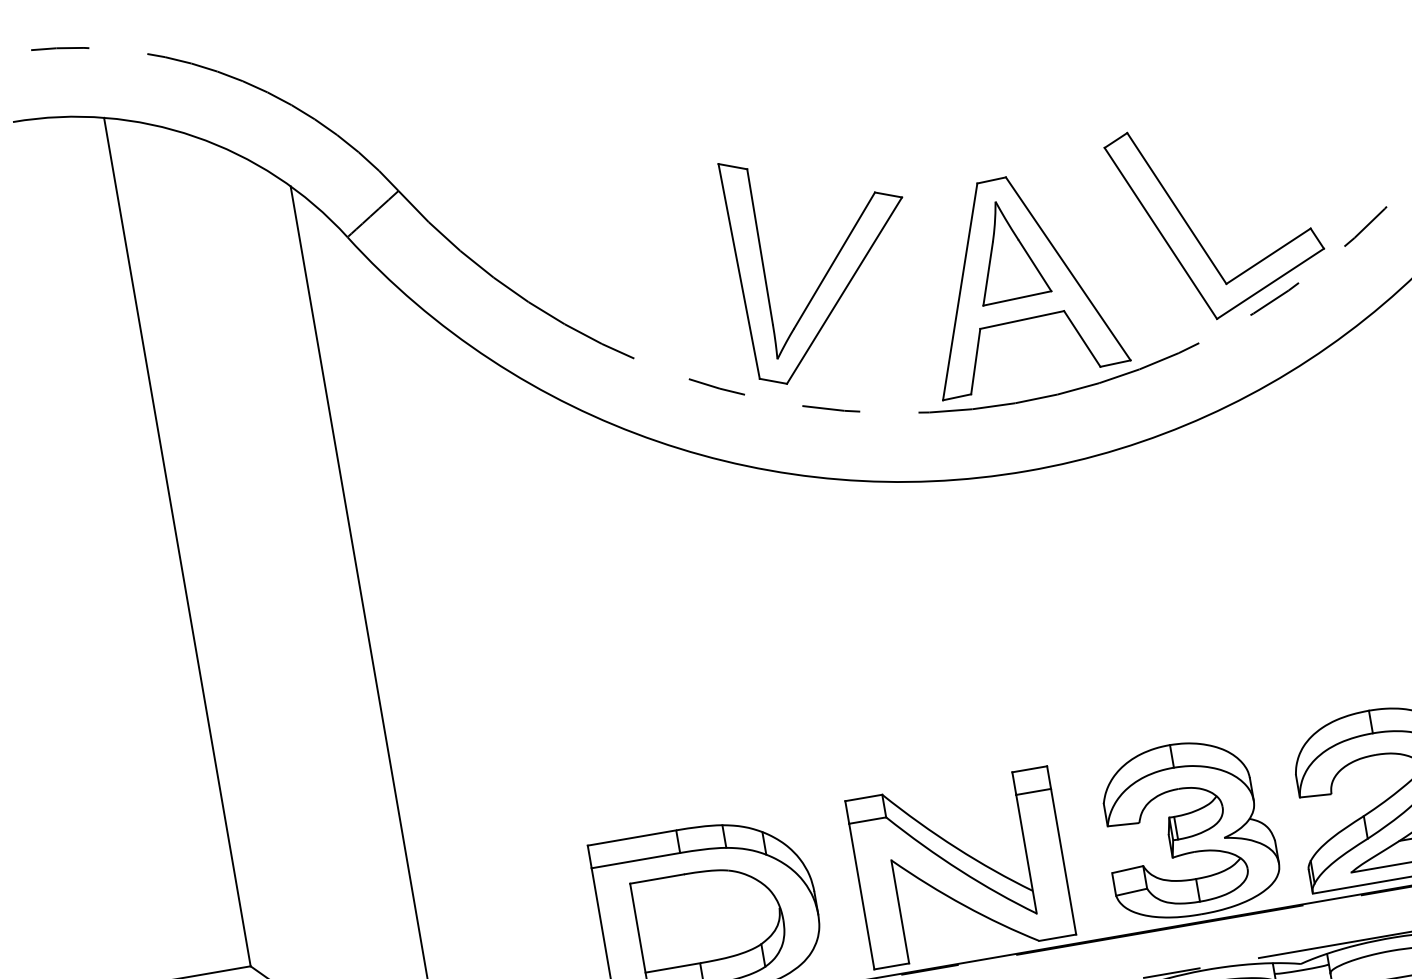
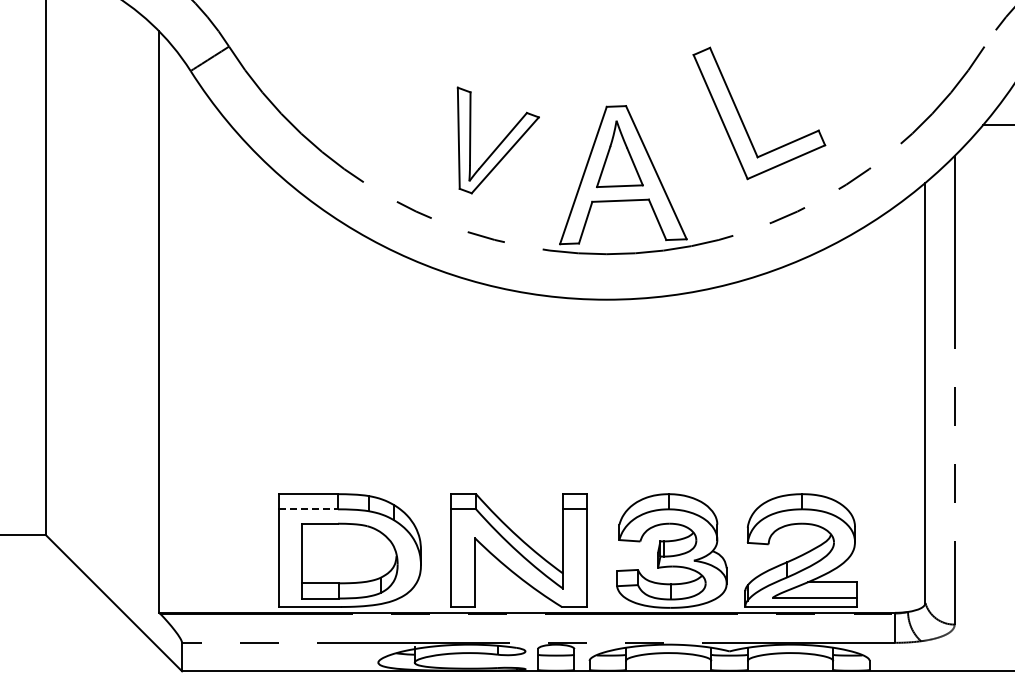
part: (1196, 234) -> (743, 121), moved
part: (824, 261) -> (498, 140), size x0.7
line: (636, 860) -> (308, 509), solid -> dashed

